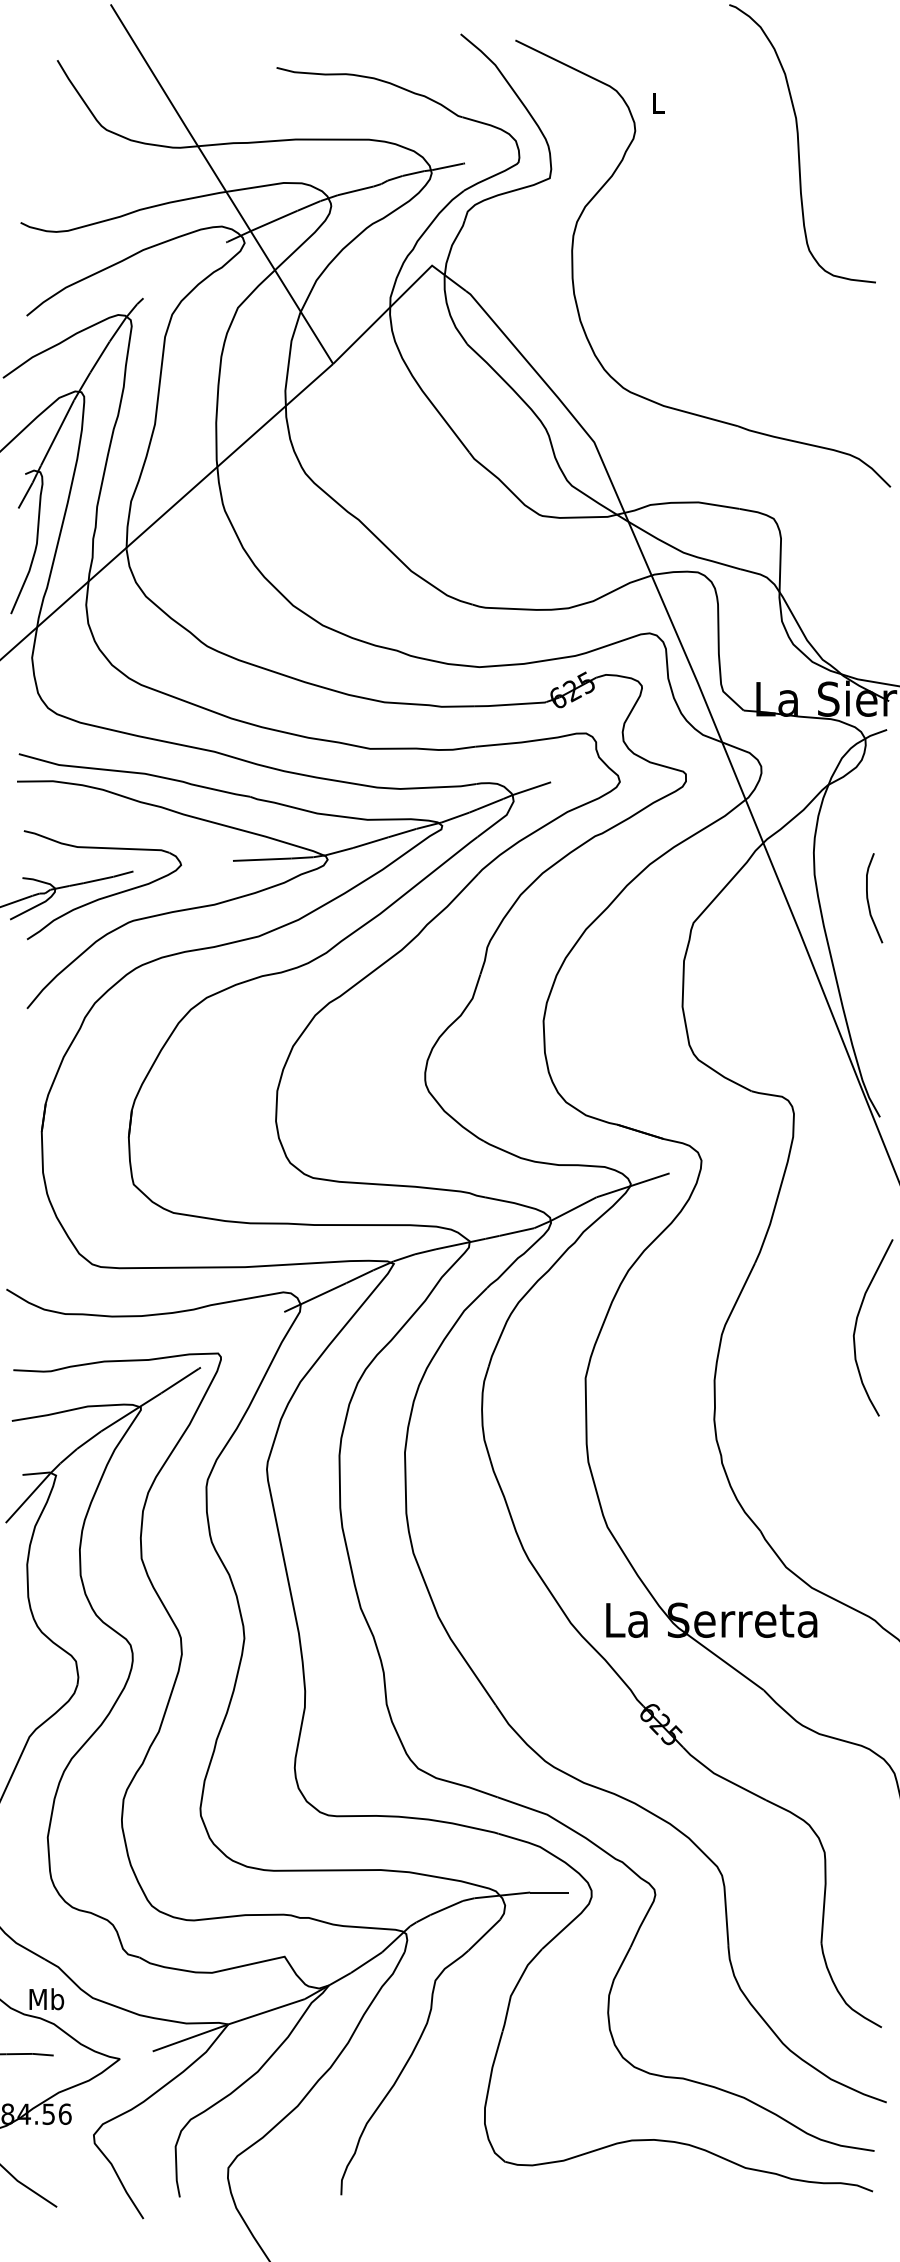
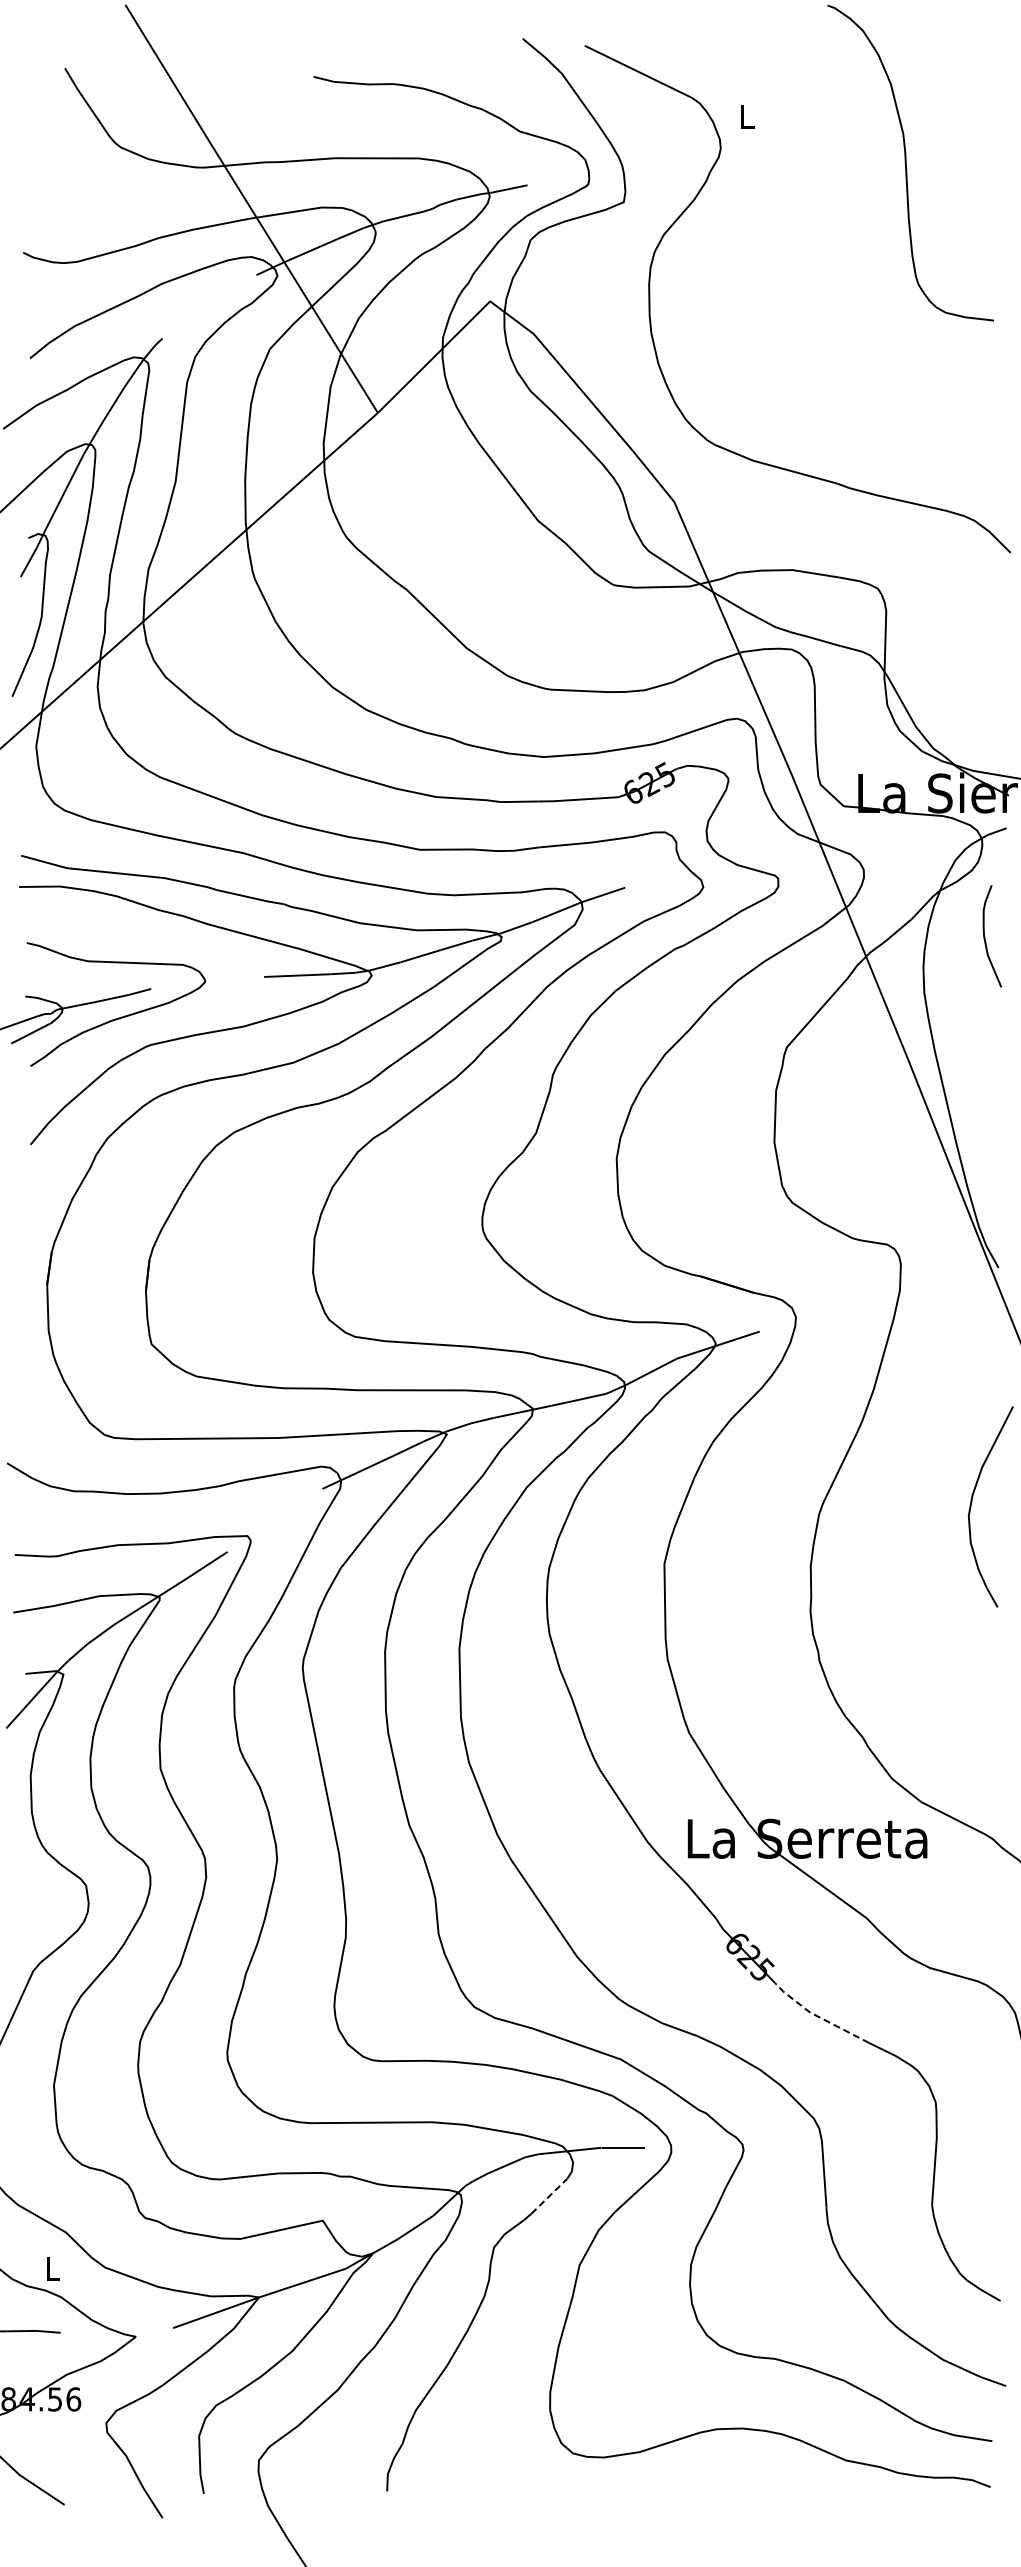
curve: (868, 898) -> (985, 936), moved
line: (721, 1776) -> (818, 2016), solid -> dashed
line: (485, 1934) -> (550, 2195), solid -> dashed
text: (46, 1998) -> (52, 2268), Mb -> L

